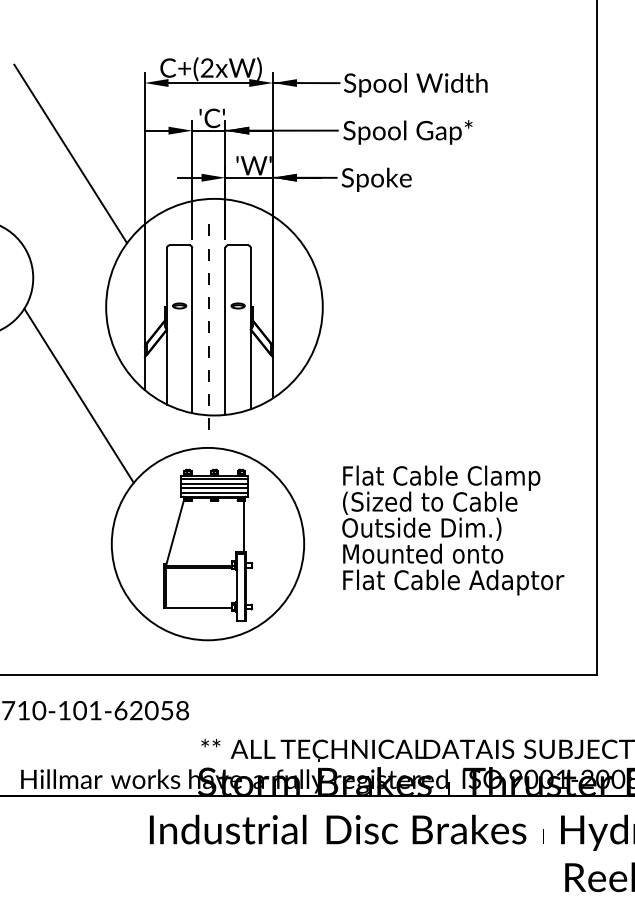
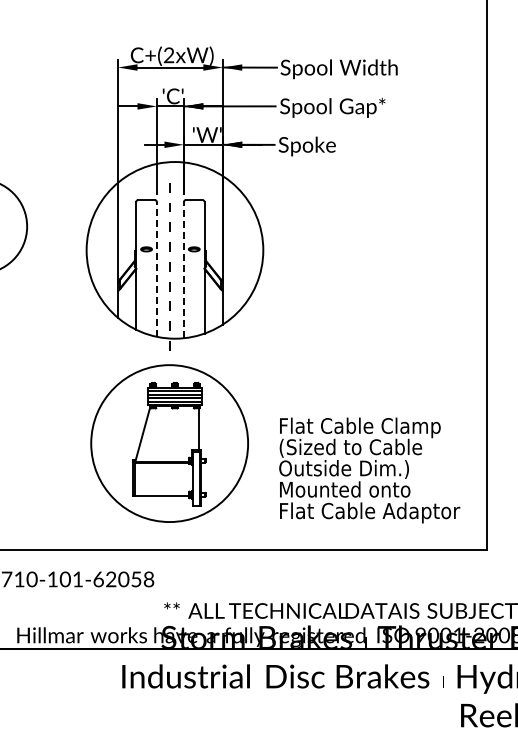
line: (70, 154) -> (57, 125), removed
line: (191, 330) -> (156, 269), solid -> dashed
line: (224, 330) -> (183, 269), solid -> dashed
line: (79, 395) -> (64, 322), removed
text: (452, 530) -> (369, 470), moved

